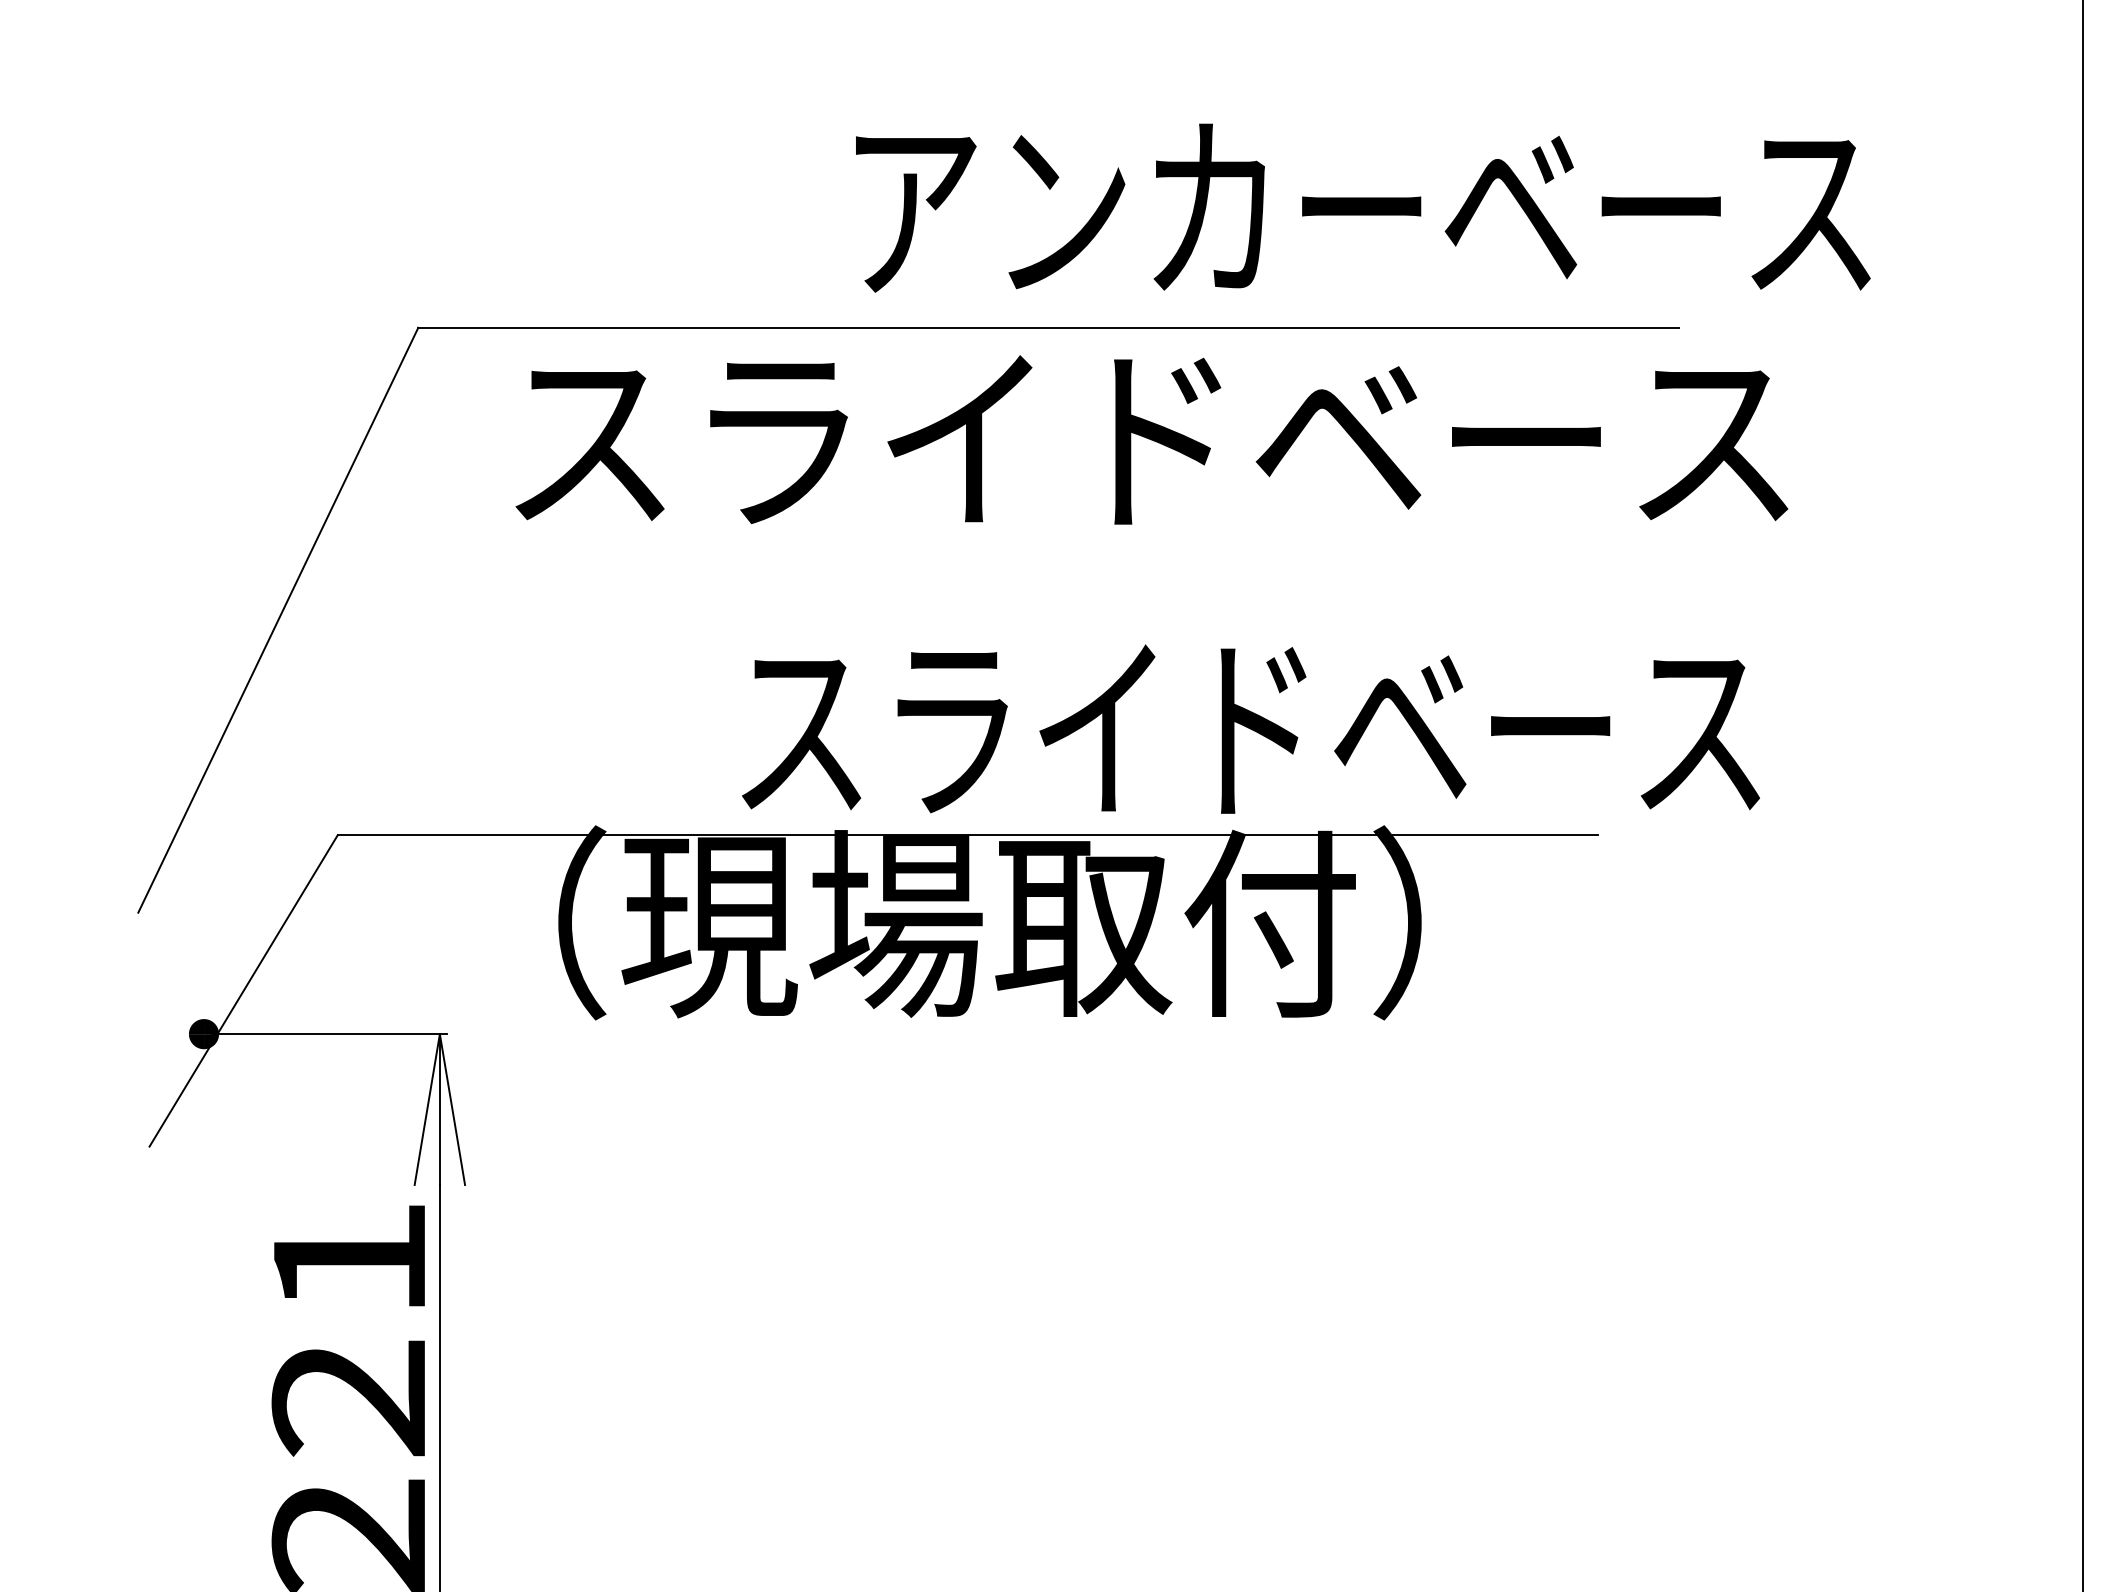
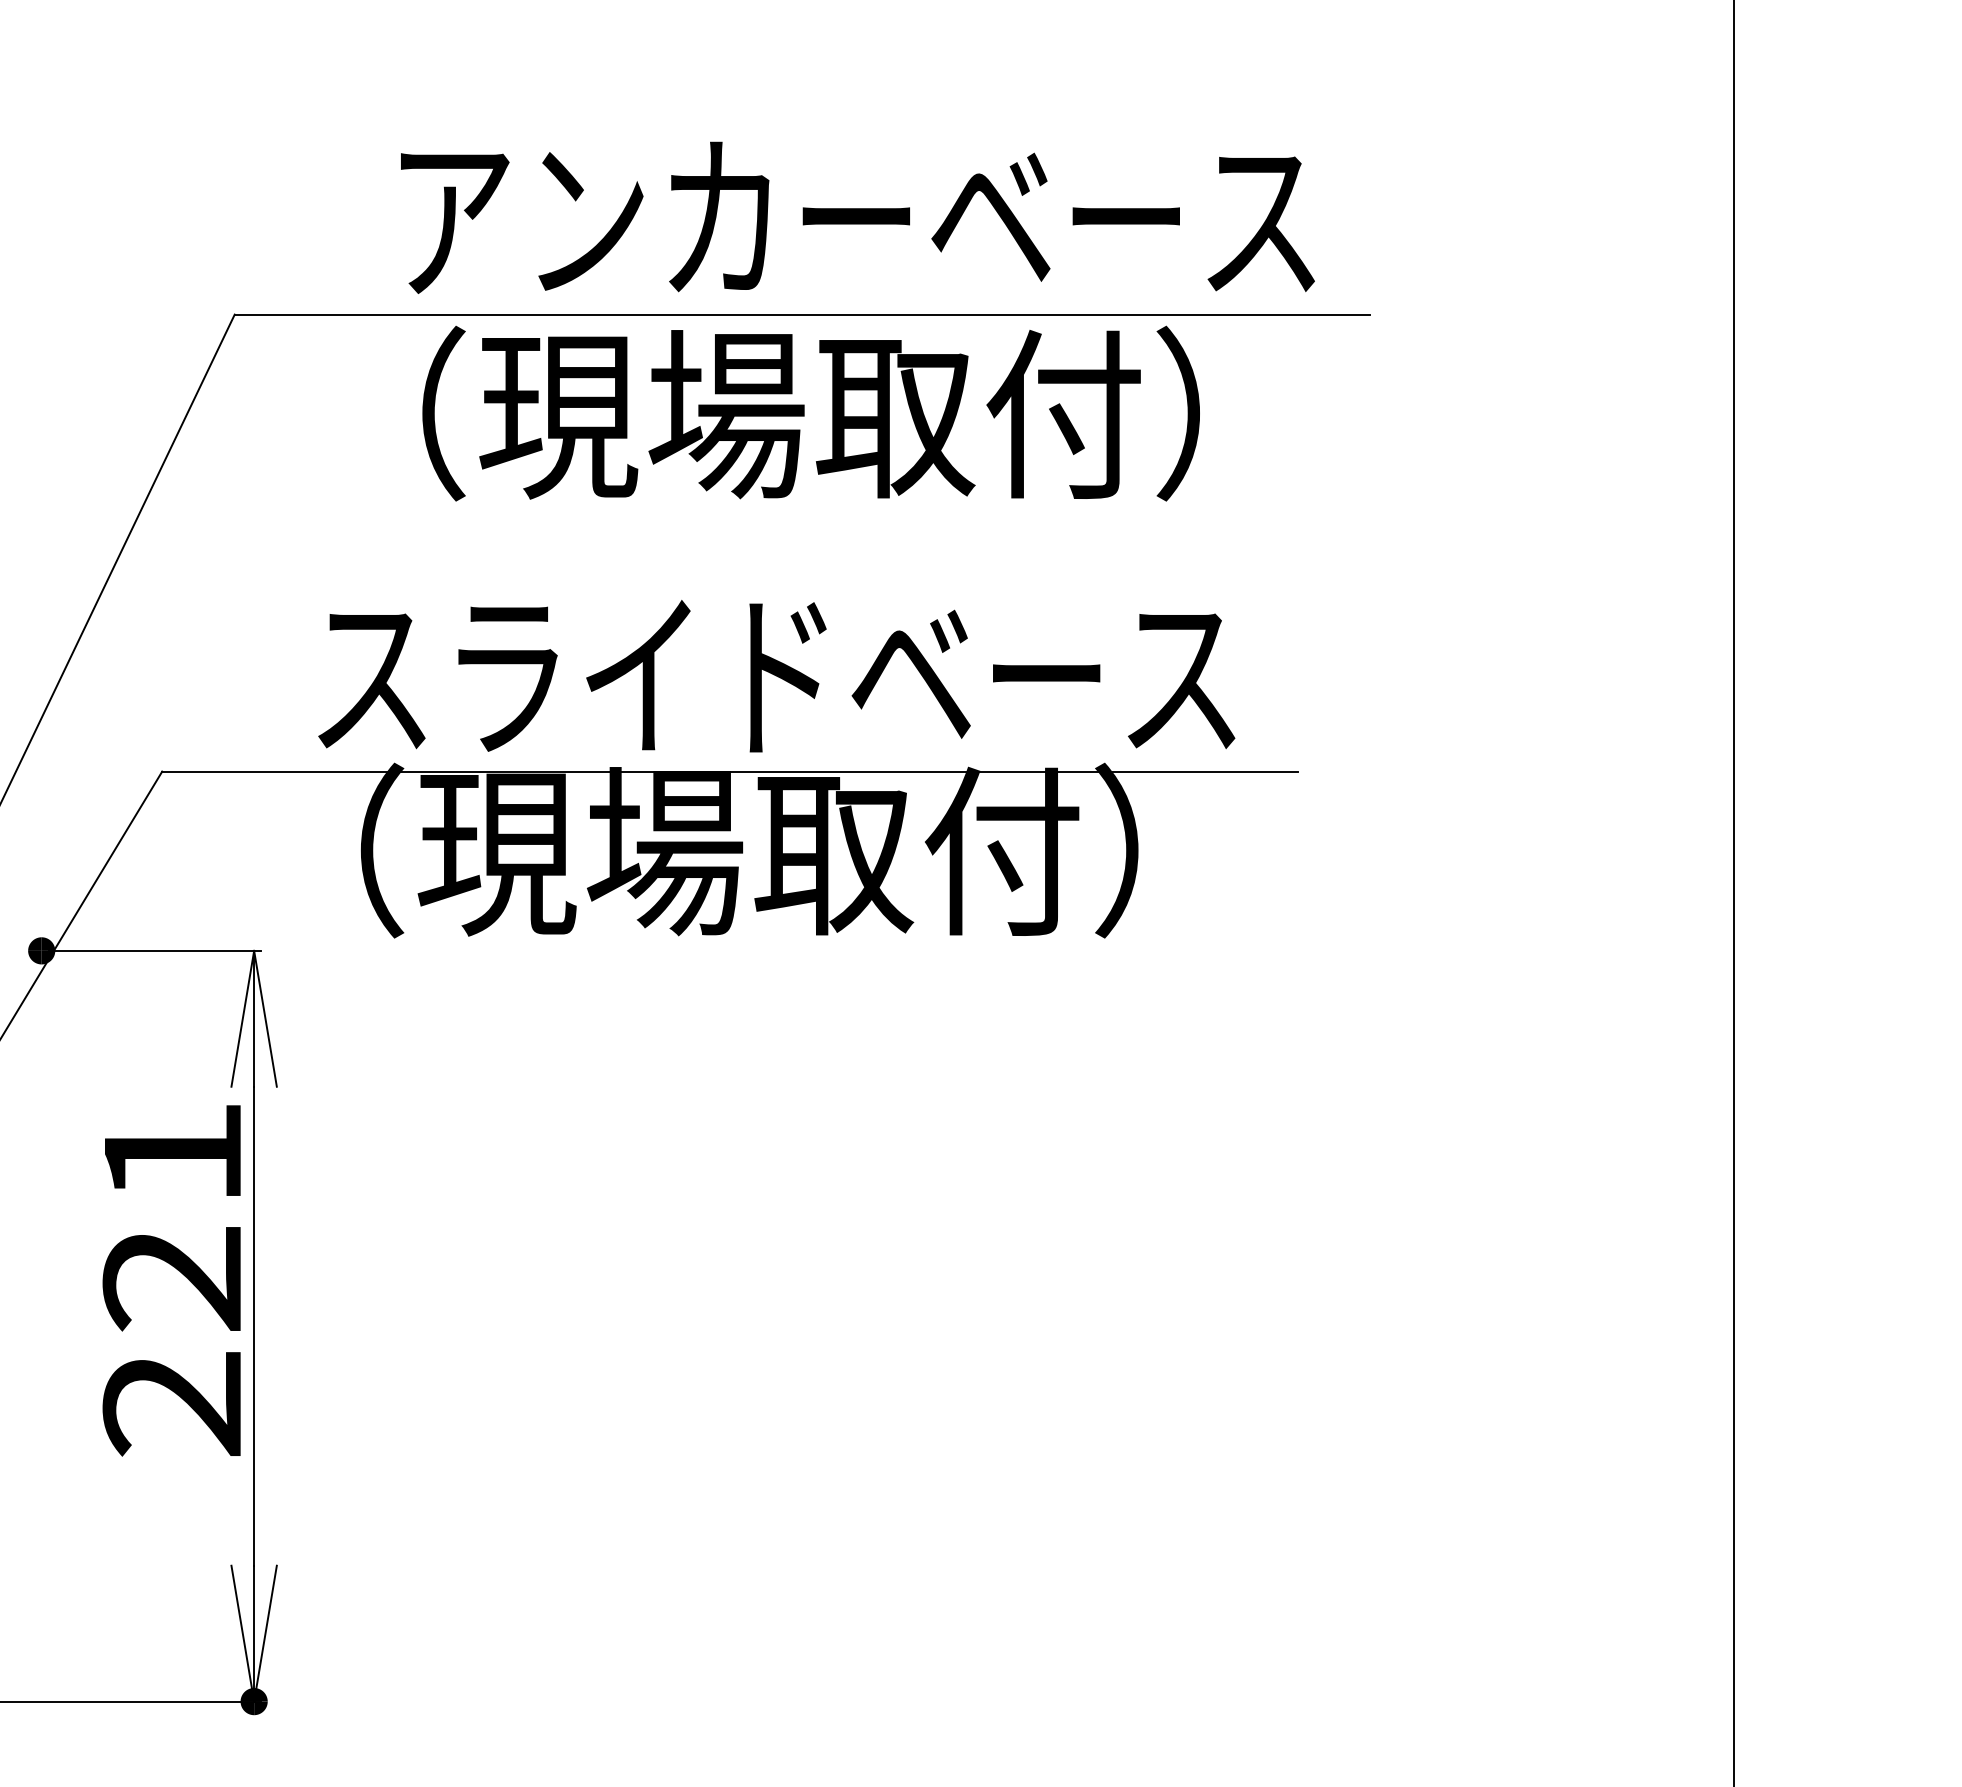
text: (1362, 207) -> (857, 217), moved
text: (1151, 437) -> (895, 413), スライドベース -> （現場取付）
text: (1250, 729) -> (776, 676), moved

